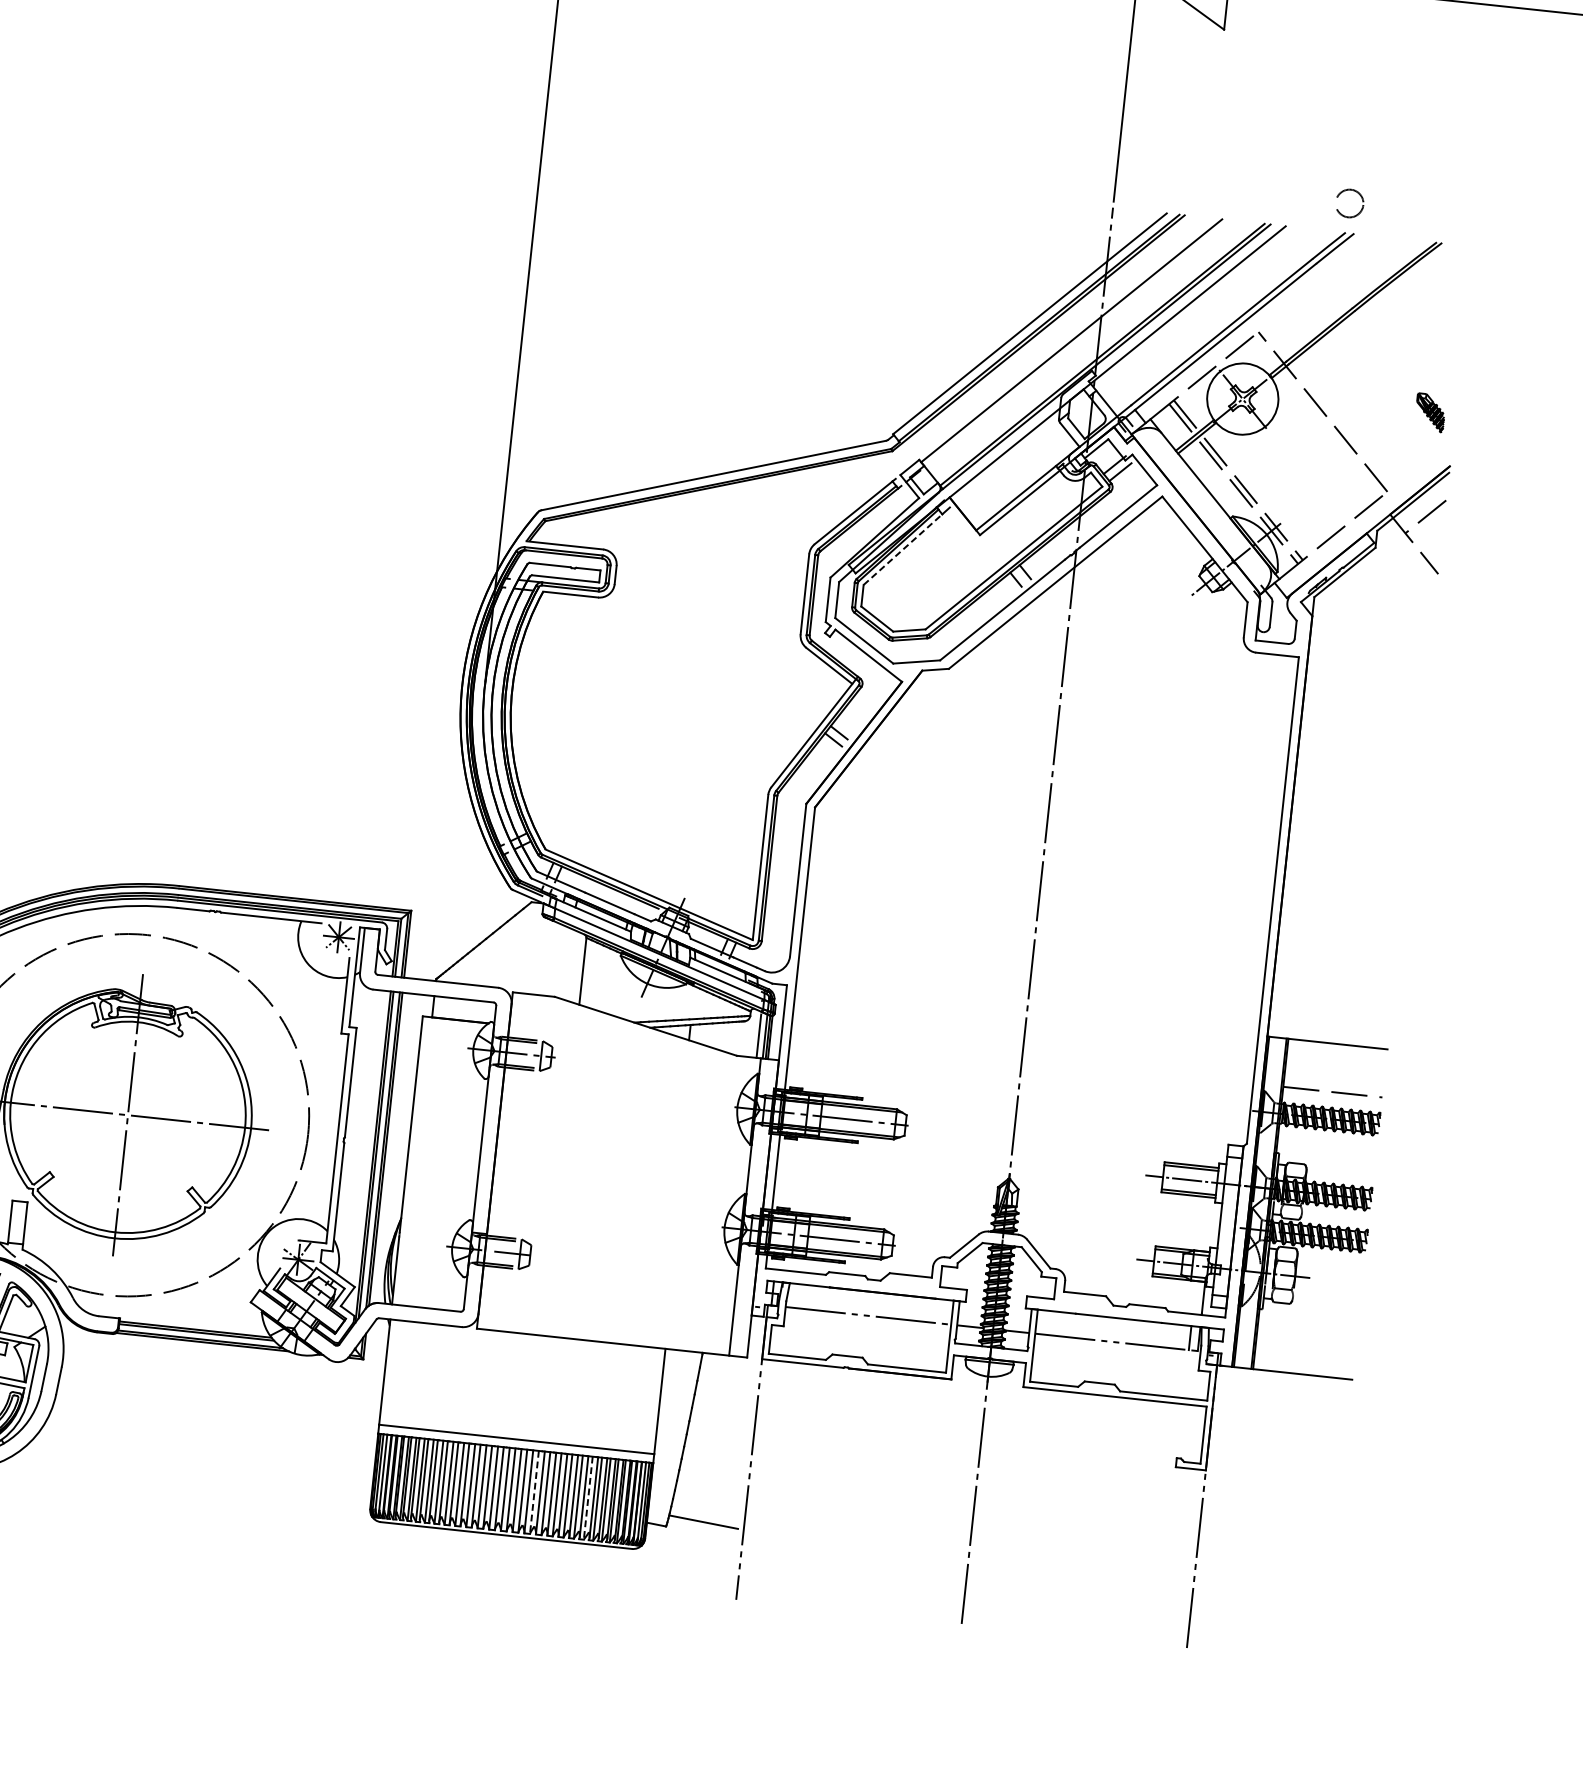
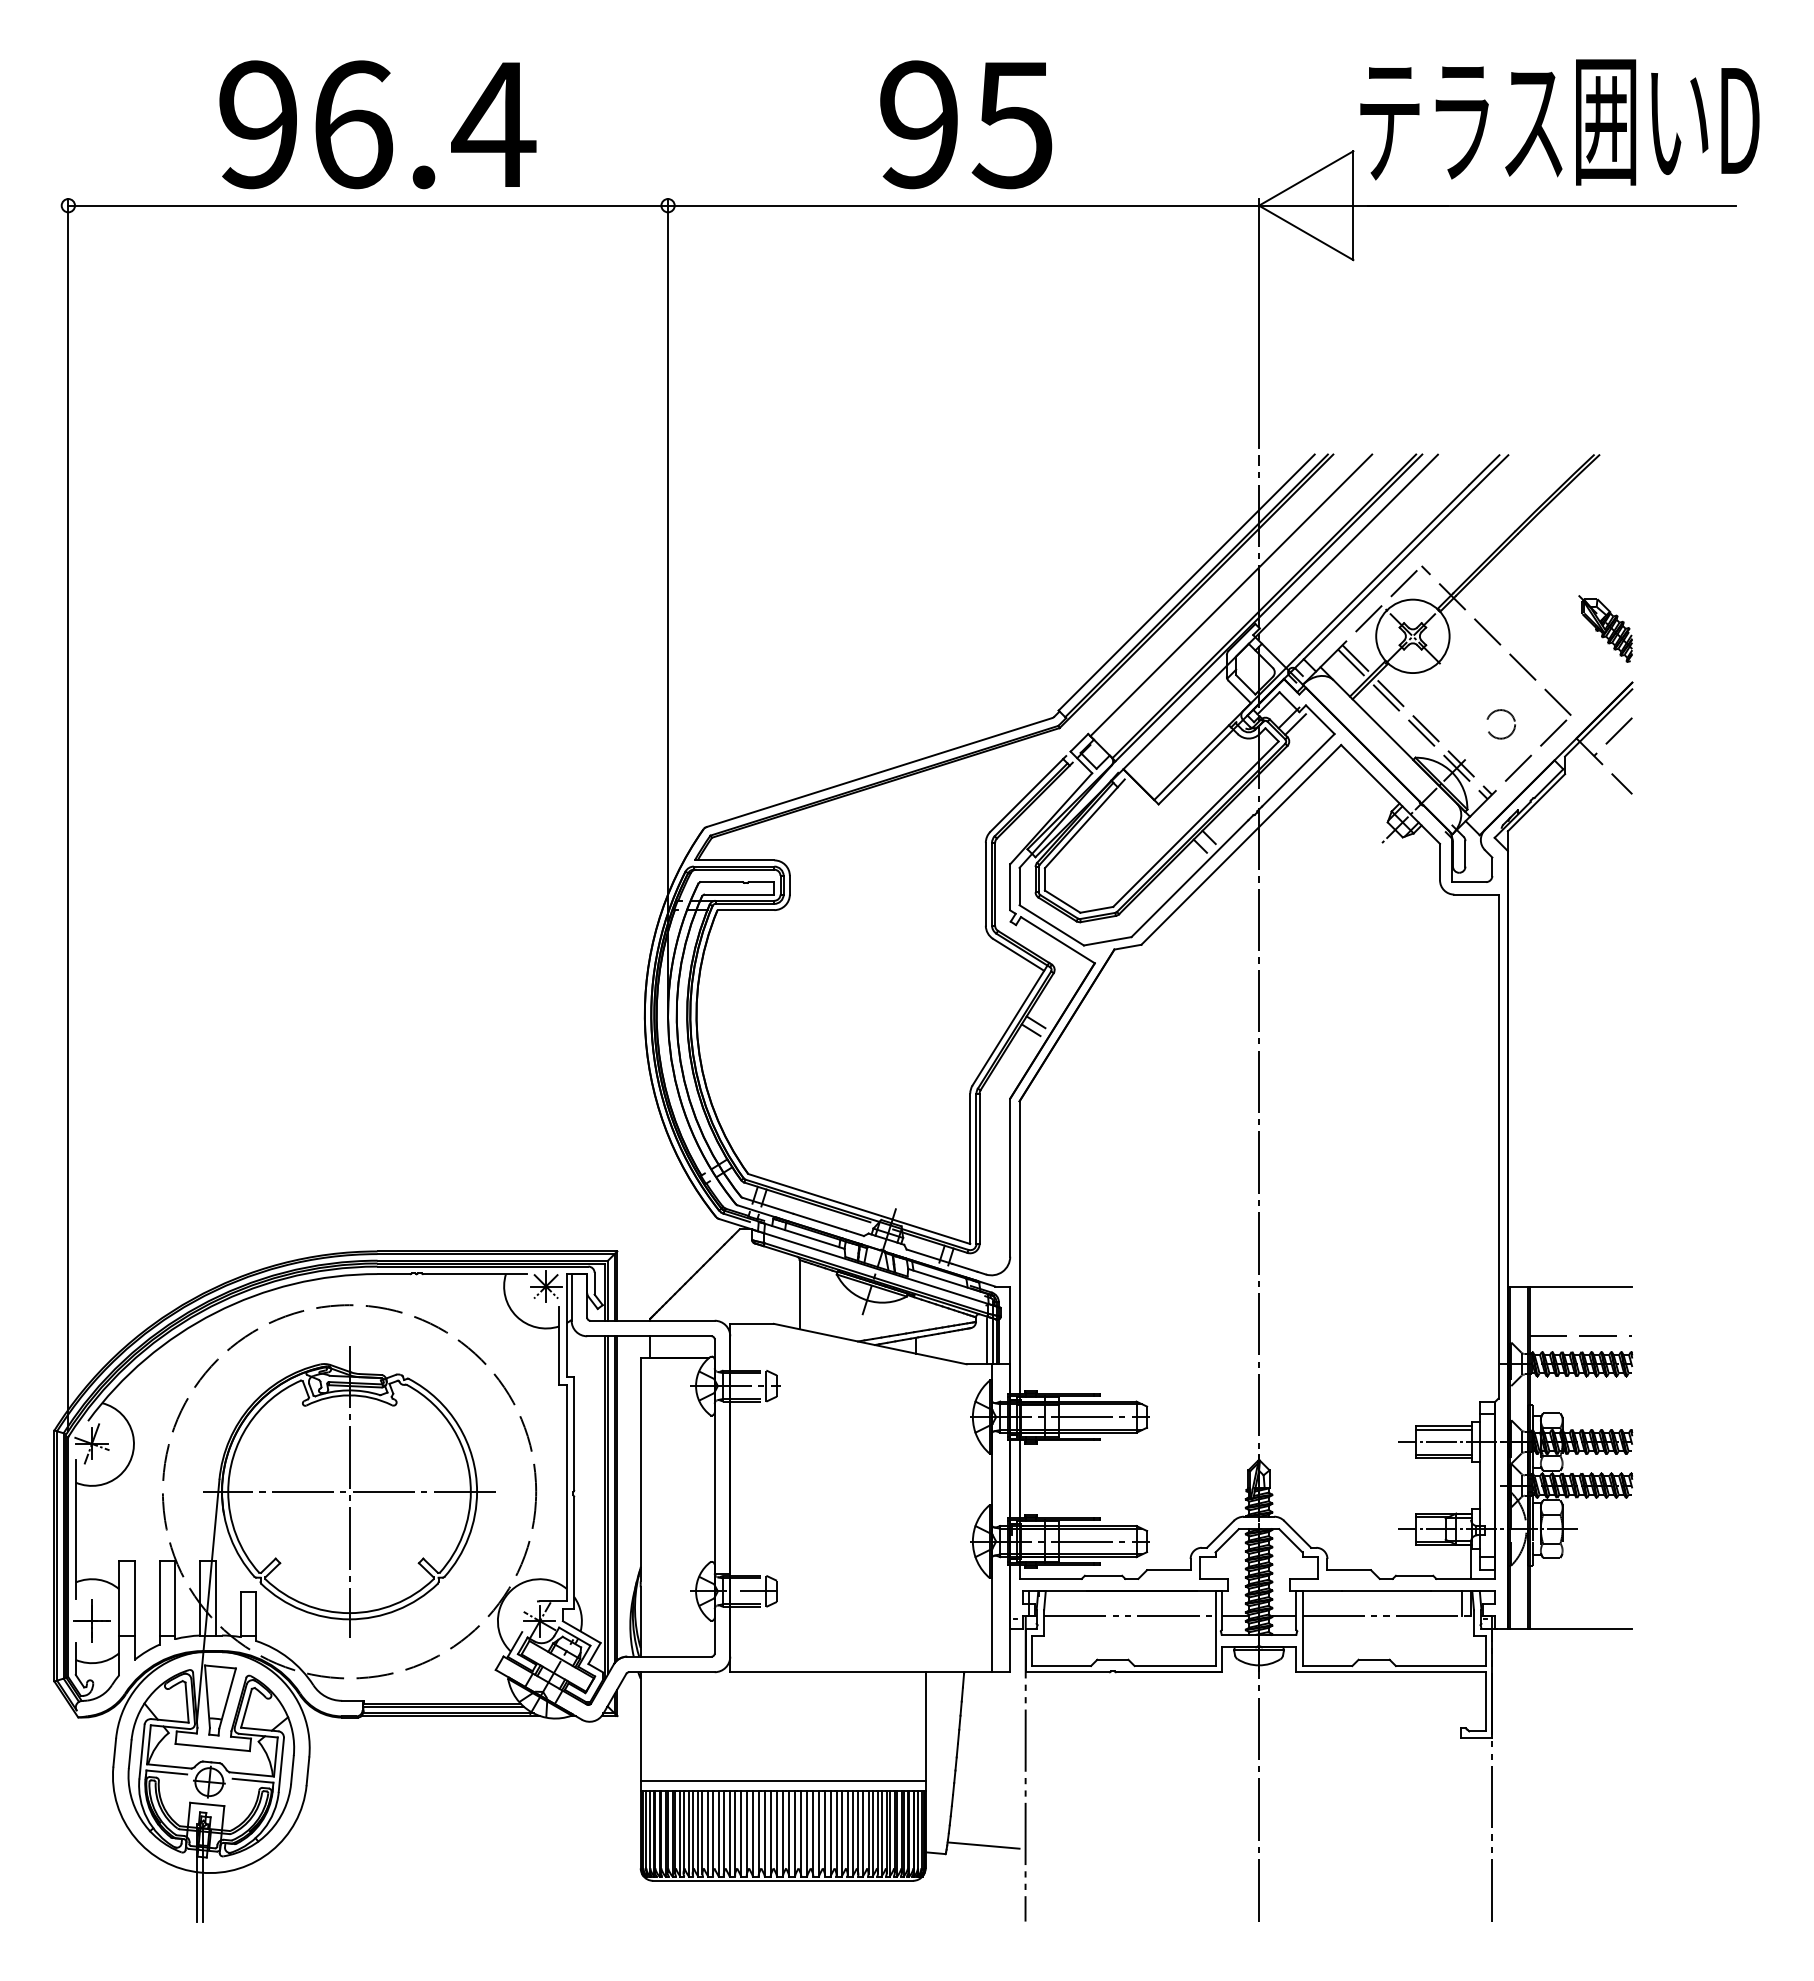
circle: (1349, 203) -> (1500, 724), moved
part: (1429, 411) -> (1605, 628), size x1.67
line: (903, 549) -> (1081, 827), dashed -> solid
line: (534, 1492) -> (807, 1833), dashed -> solid
line: (587, 1498) -> (862, 1833), dashed -> solid

